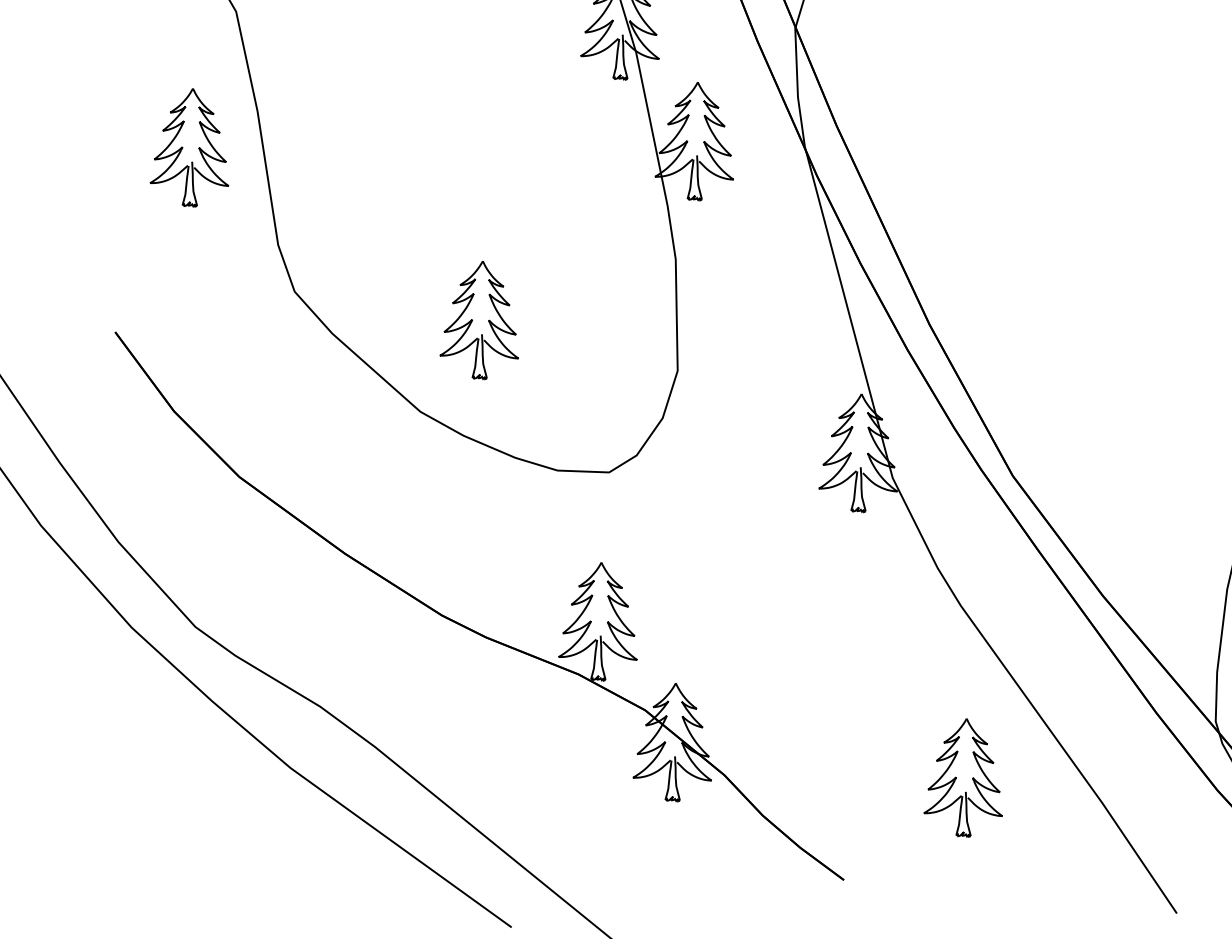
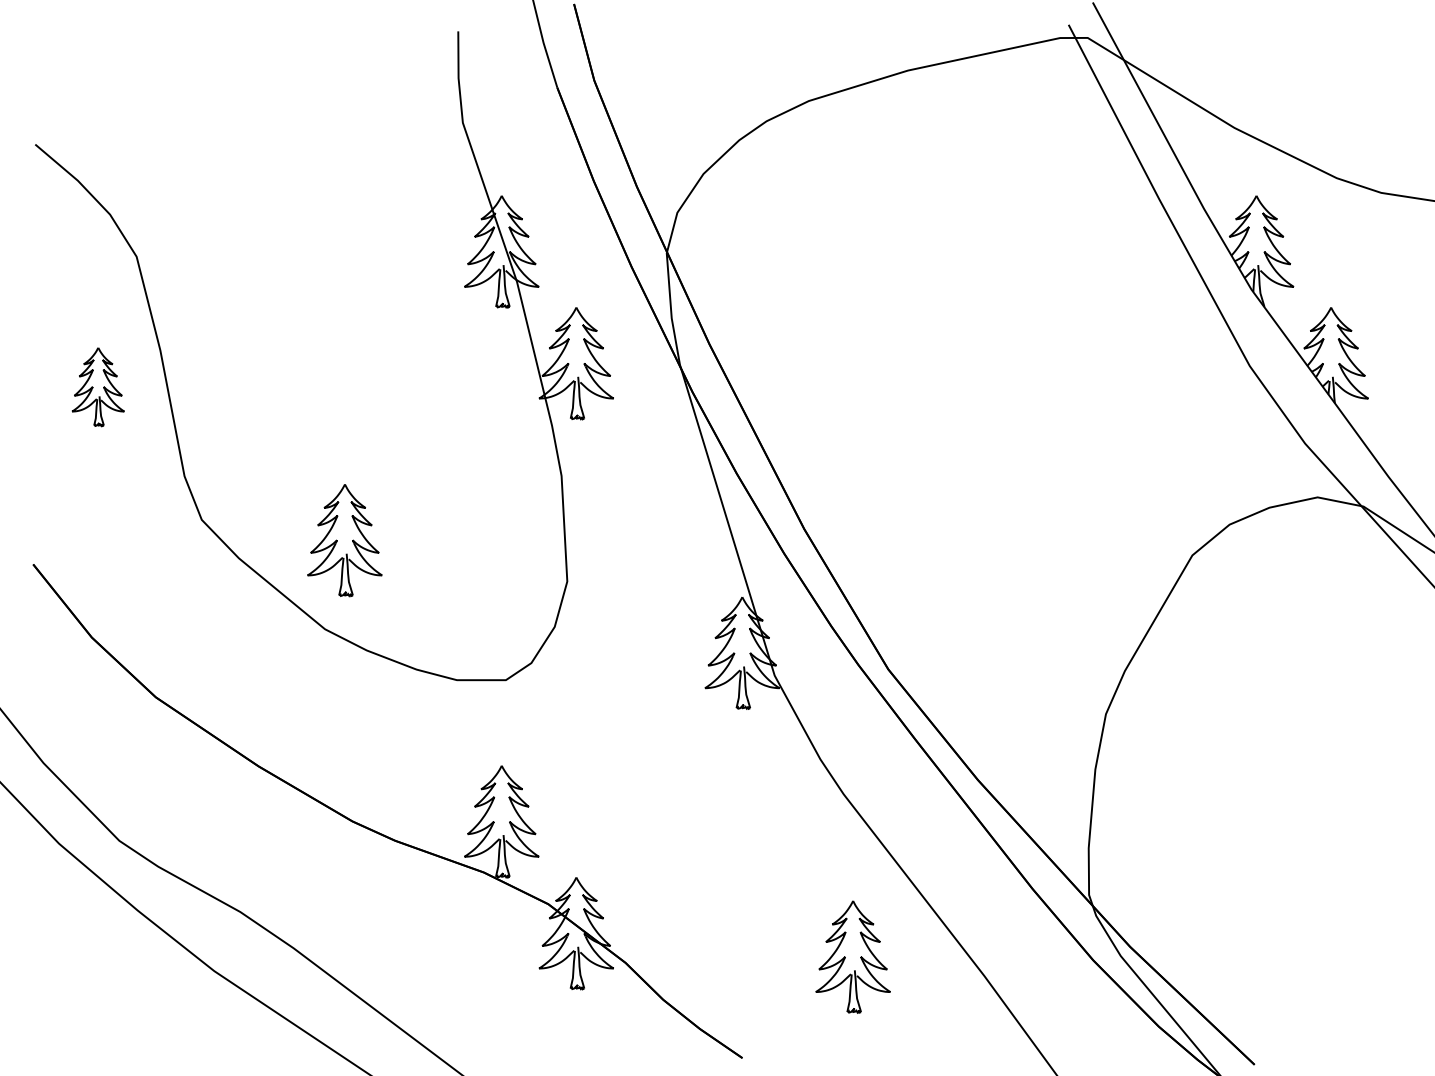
part: (189, 147) -> (97, 386), size x0.7
part: (480, 320) -> (344, 540), moved

